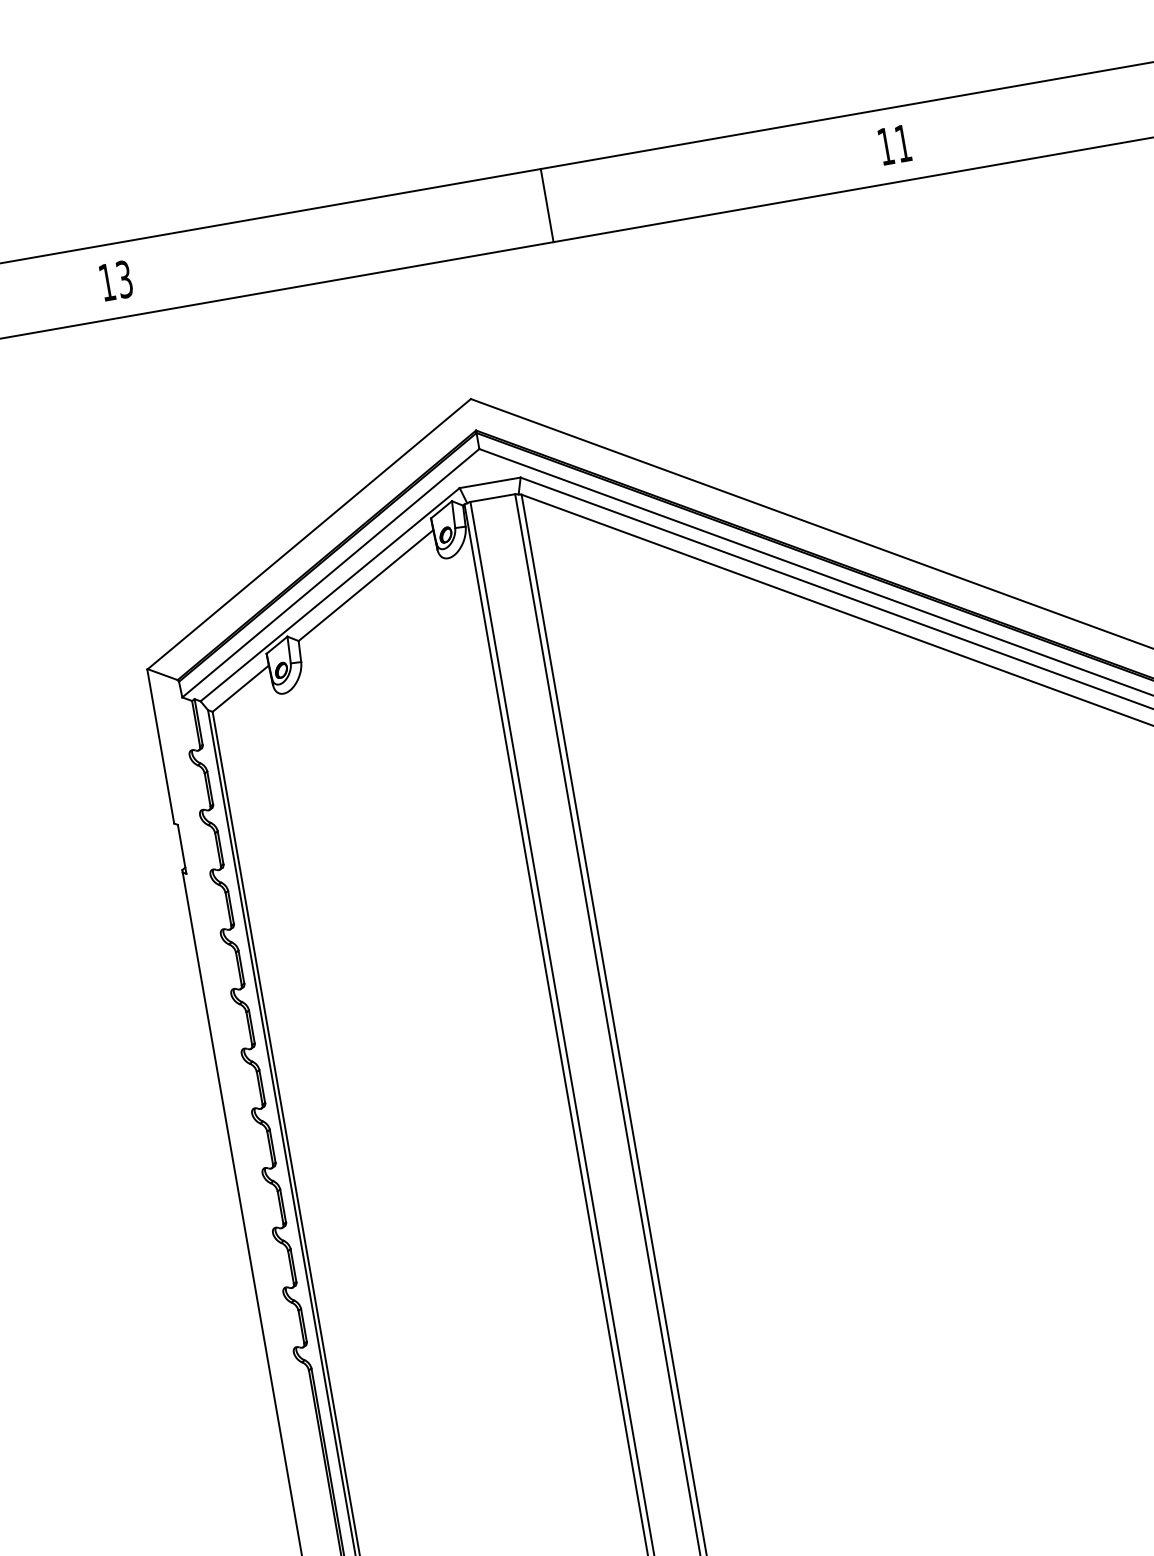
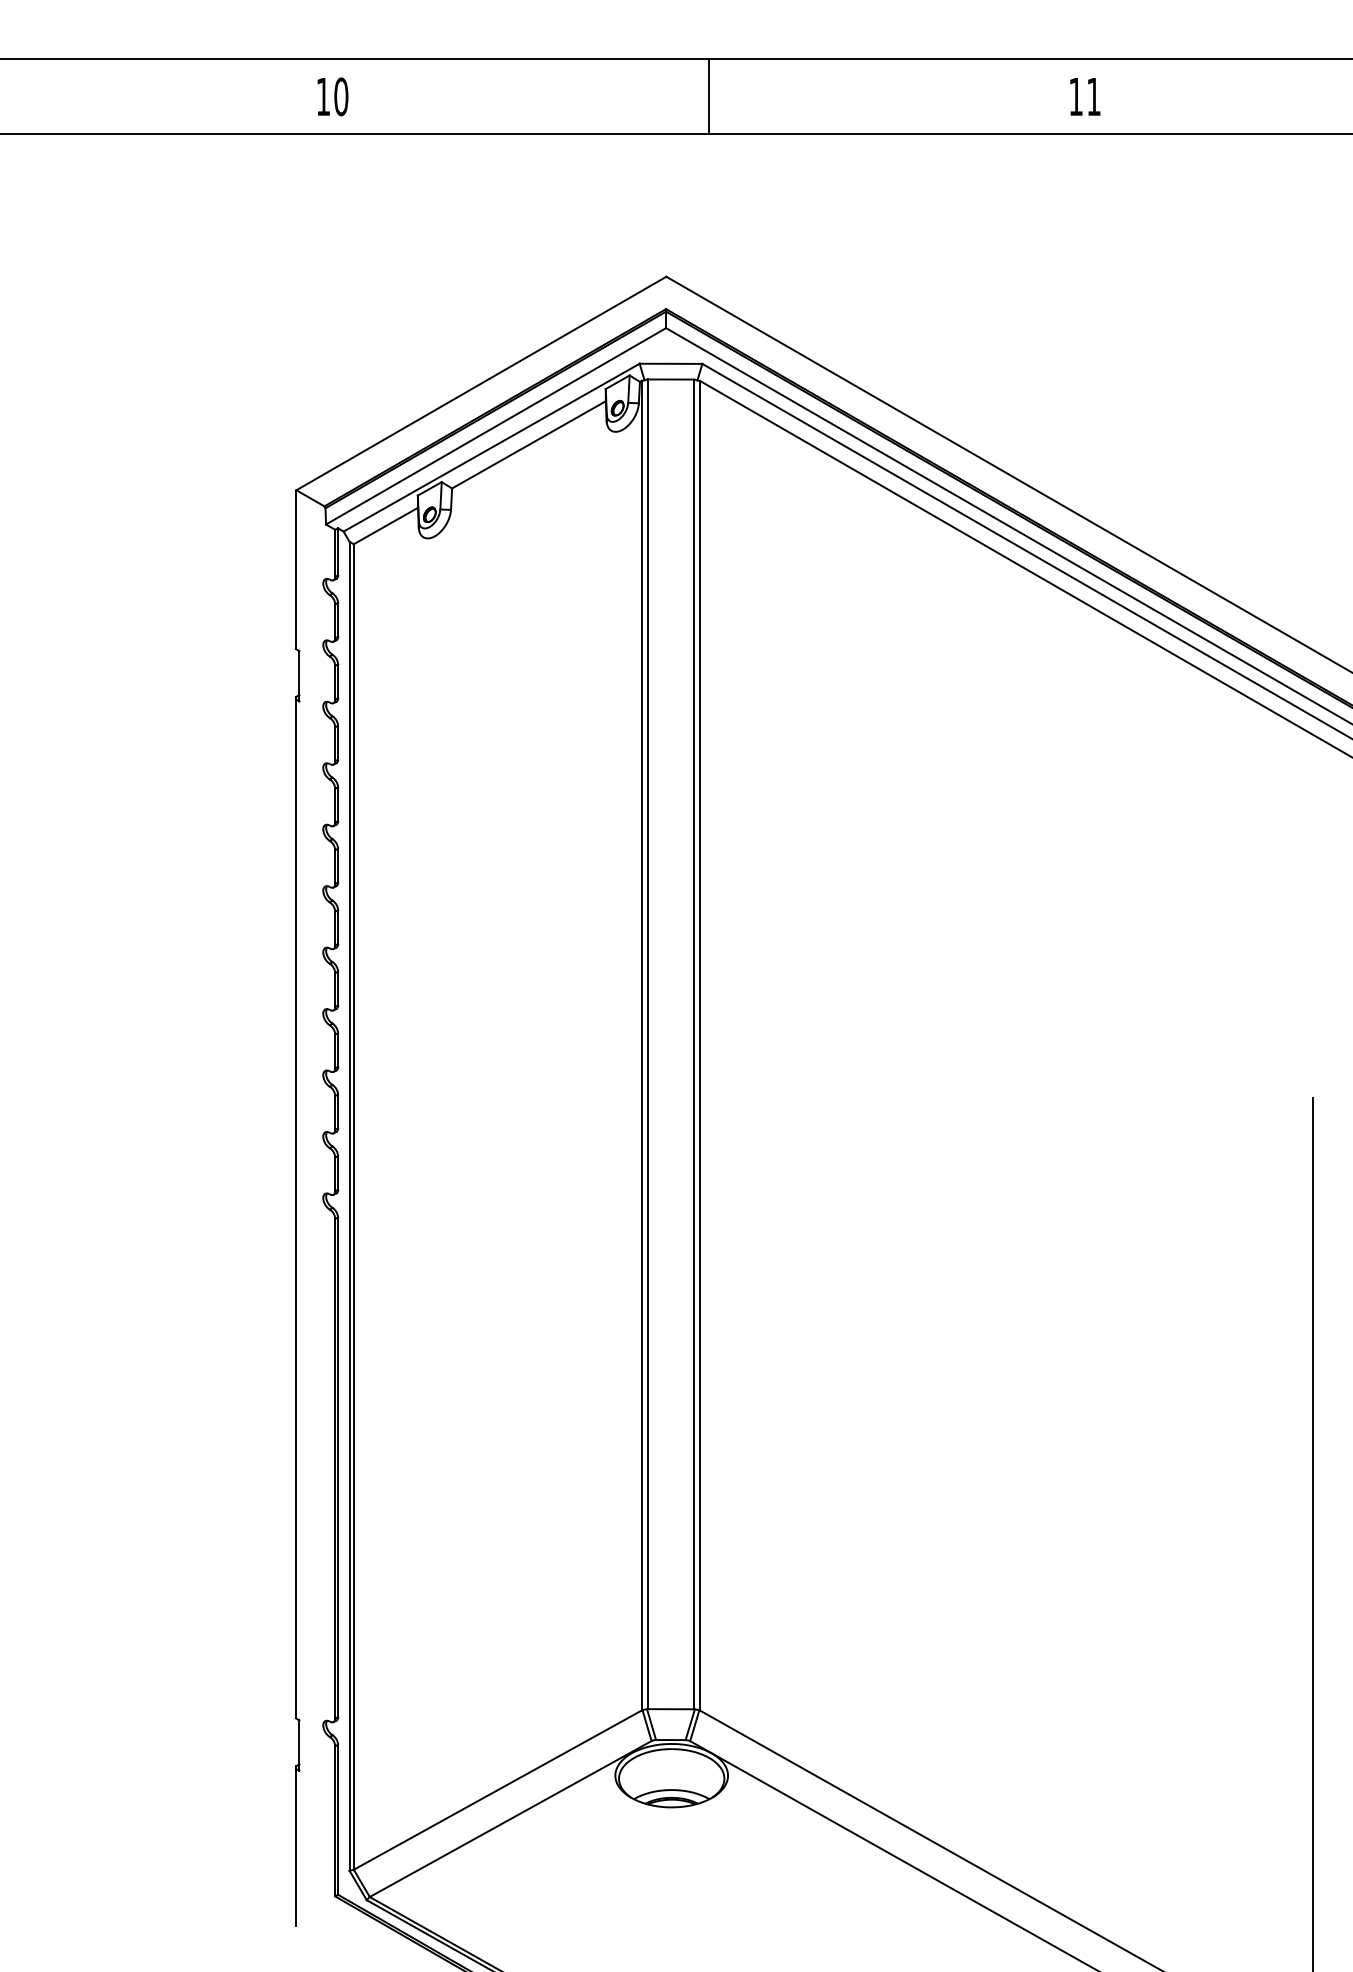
text: (895, 144) -> (1085, 96), moved
line: (547, 205) -> (709, 96), moved
text: (124, 279) -> (341, 96), 13 -> 10

